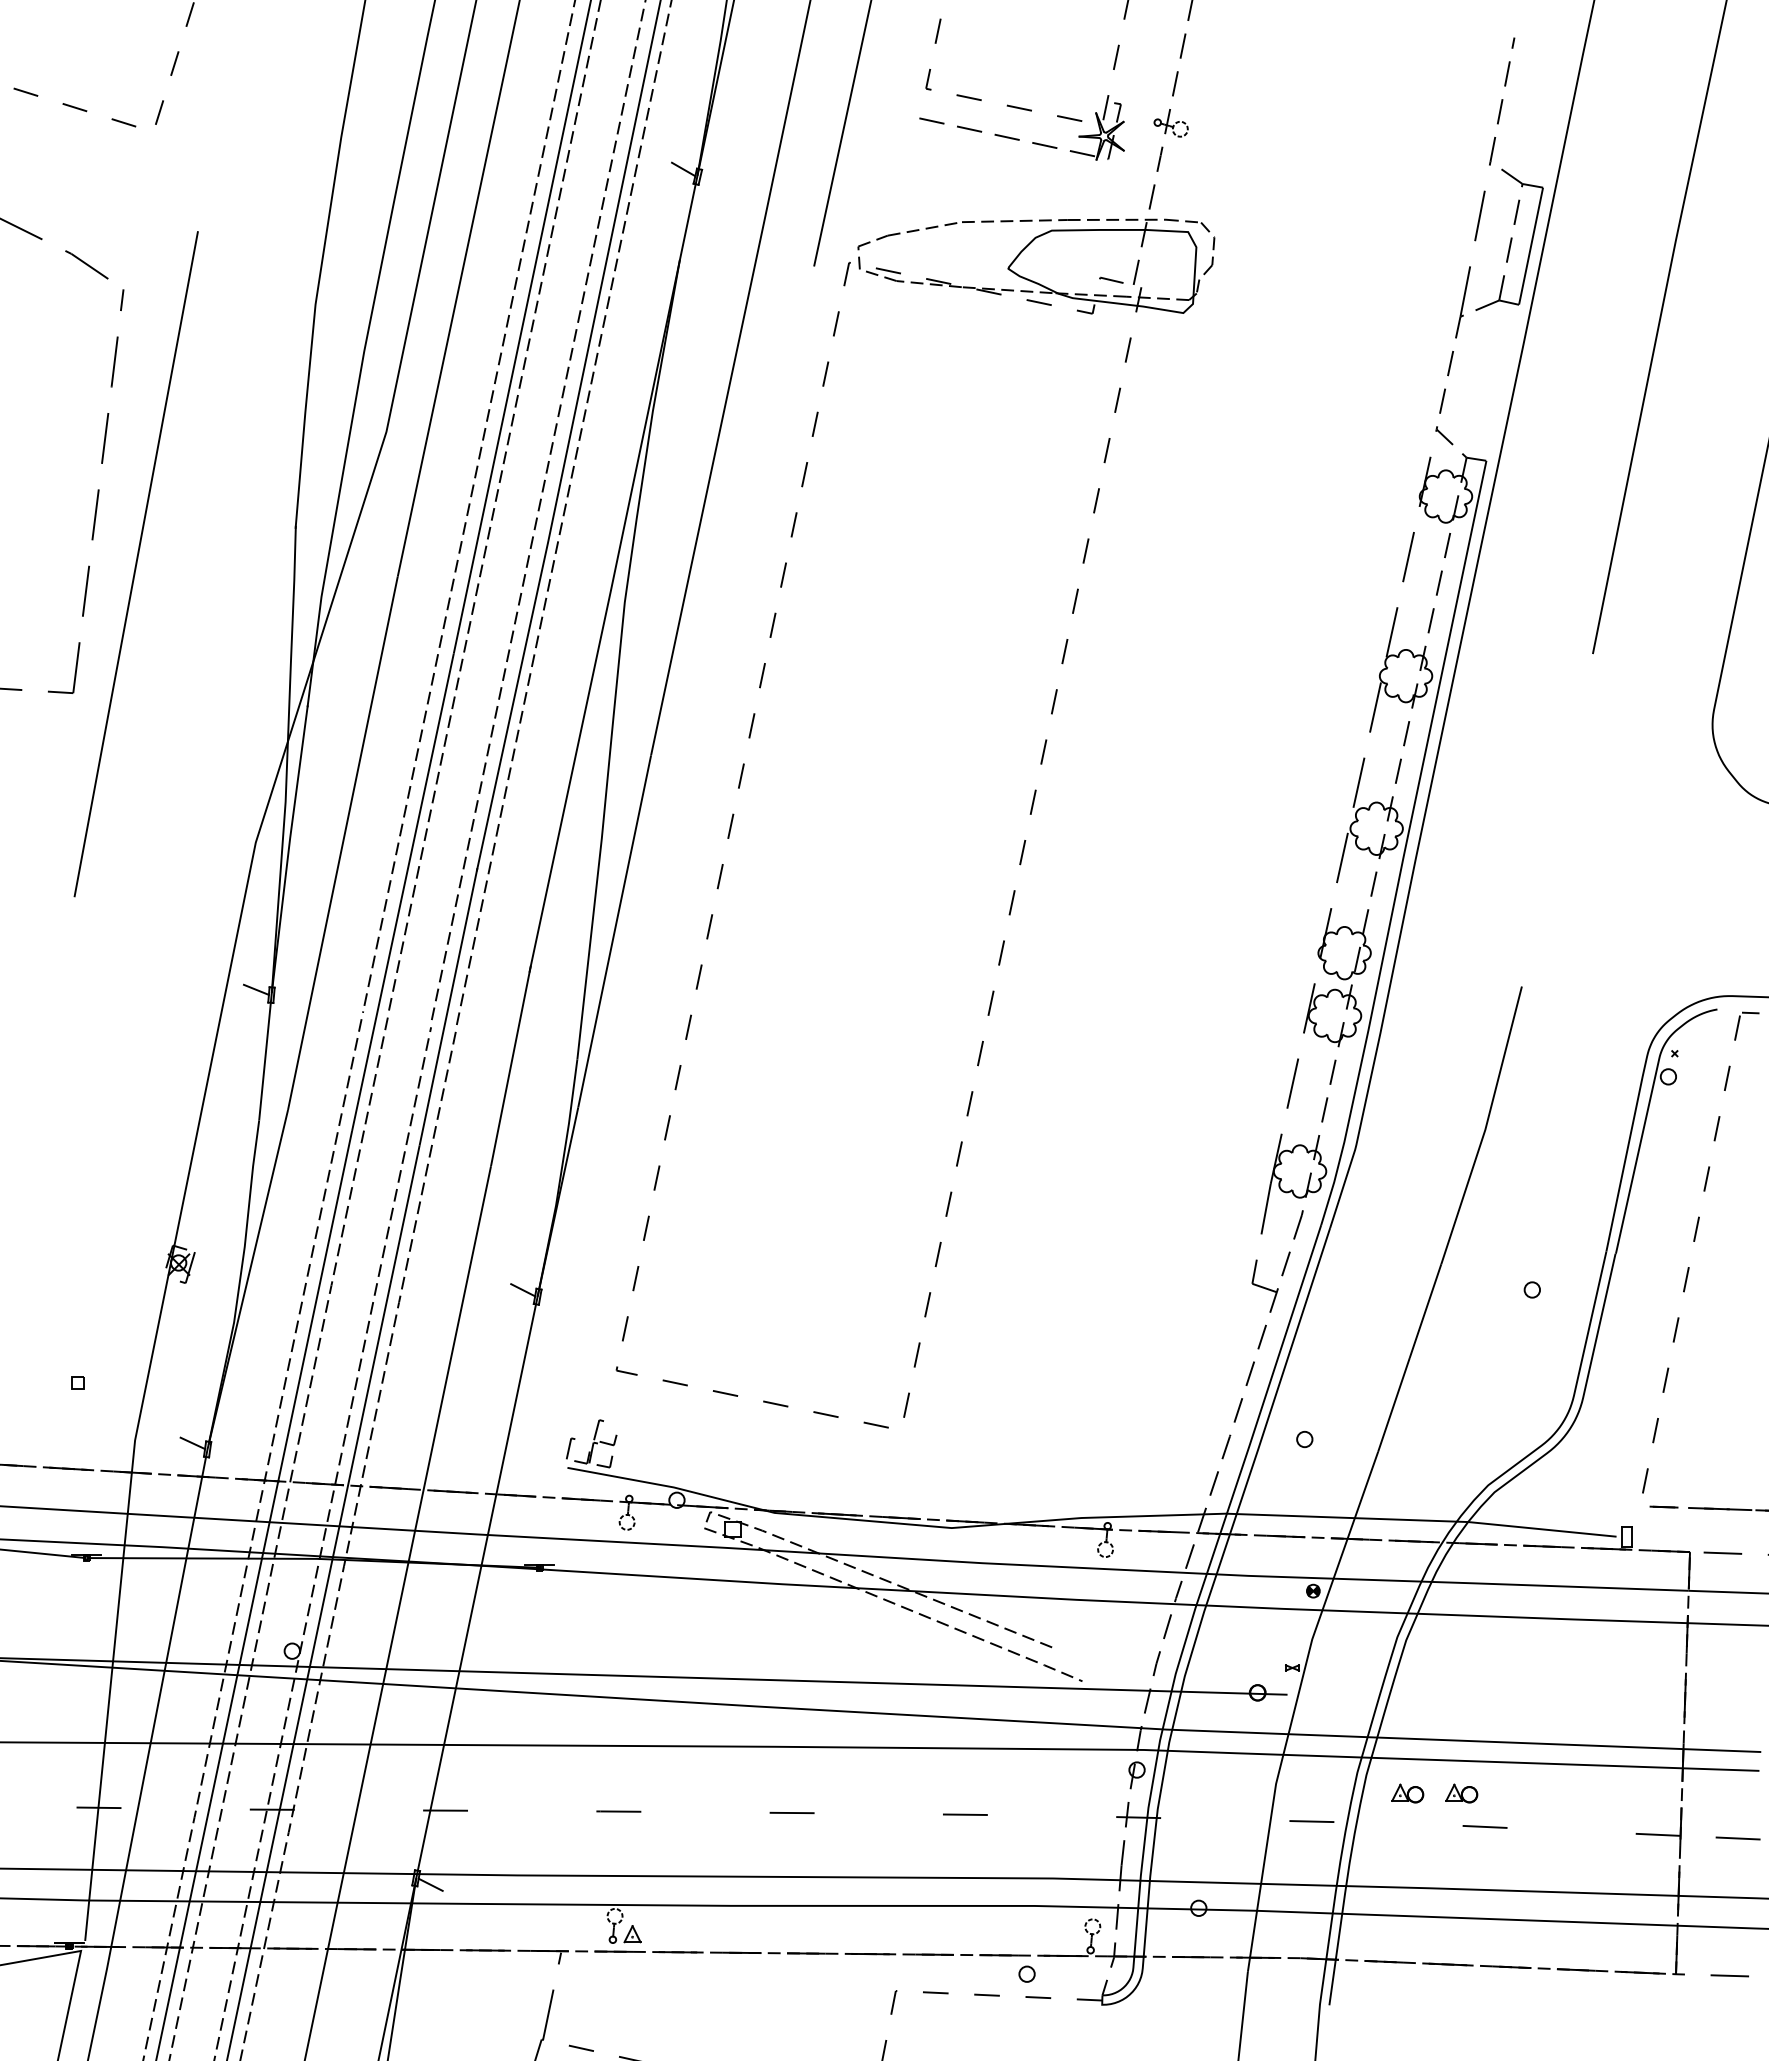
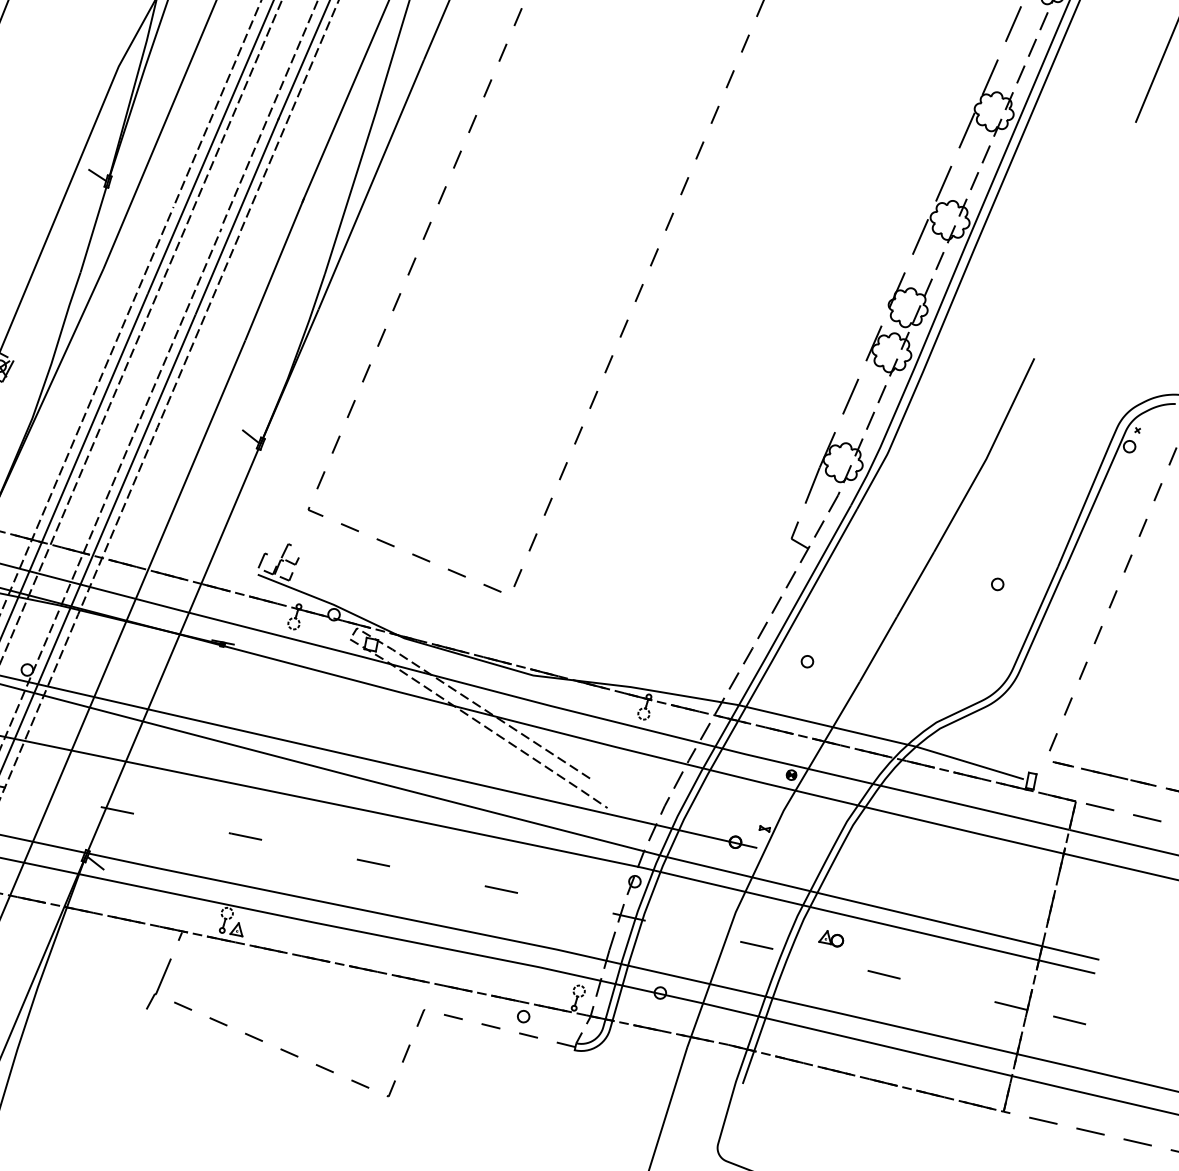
part: (1461, 1793) -> (871, 946), removed

